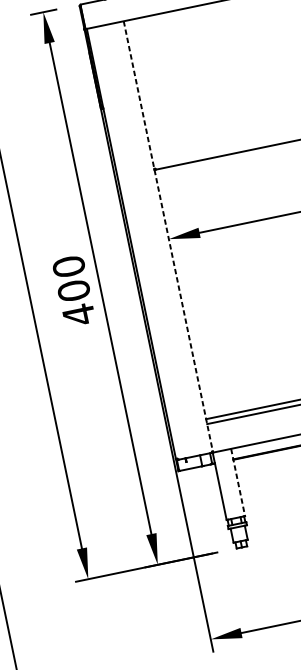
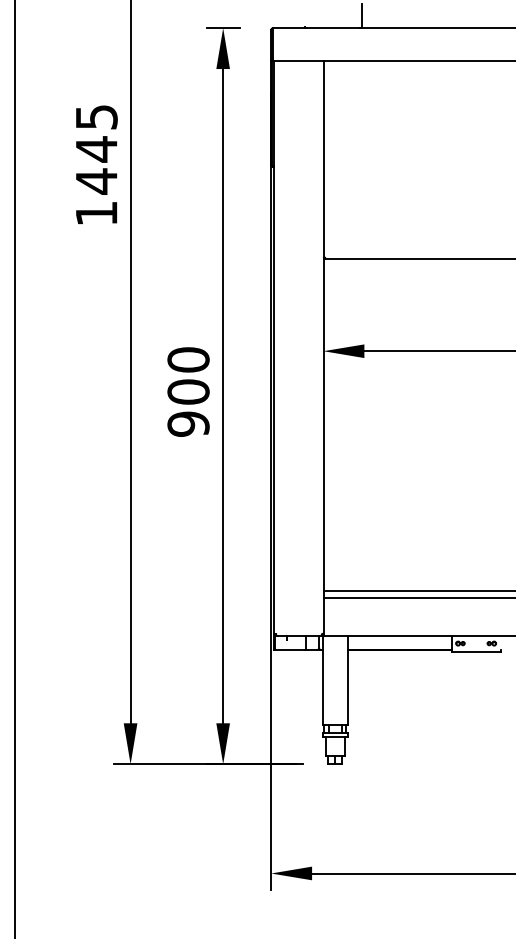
line: (168, 236) -> (323, 347), dashed -> solid
text: (78, 315) -> (188, 424), 400 -> 900
line: (238, 482) -> (347, 680), dashed -> solid

